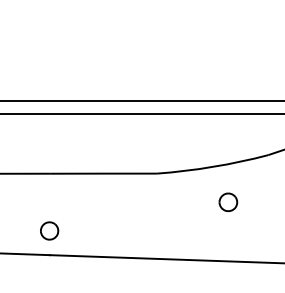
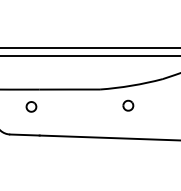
part: (228, 201) -> (128, 105), moved
part: (49, 230) -> (31, 106), moved

